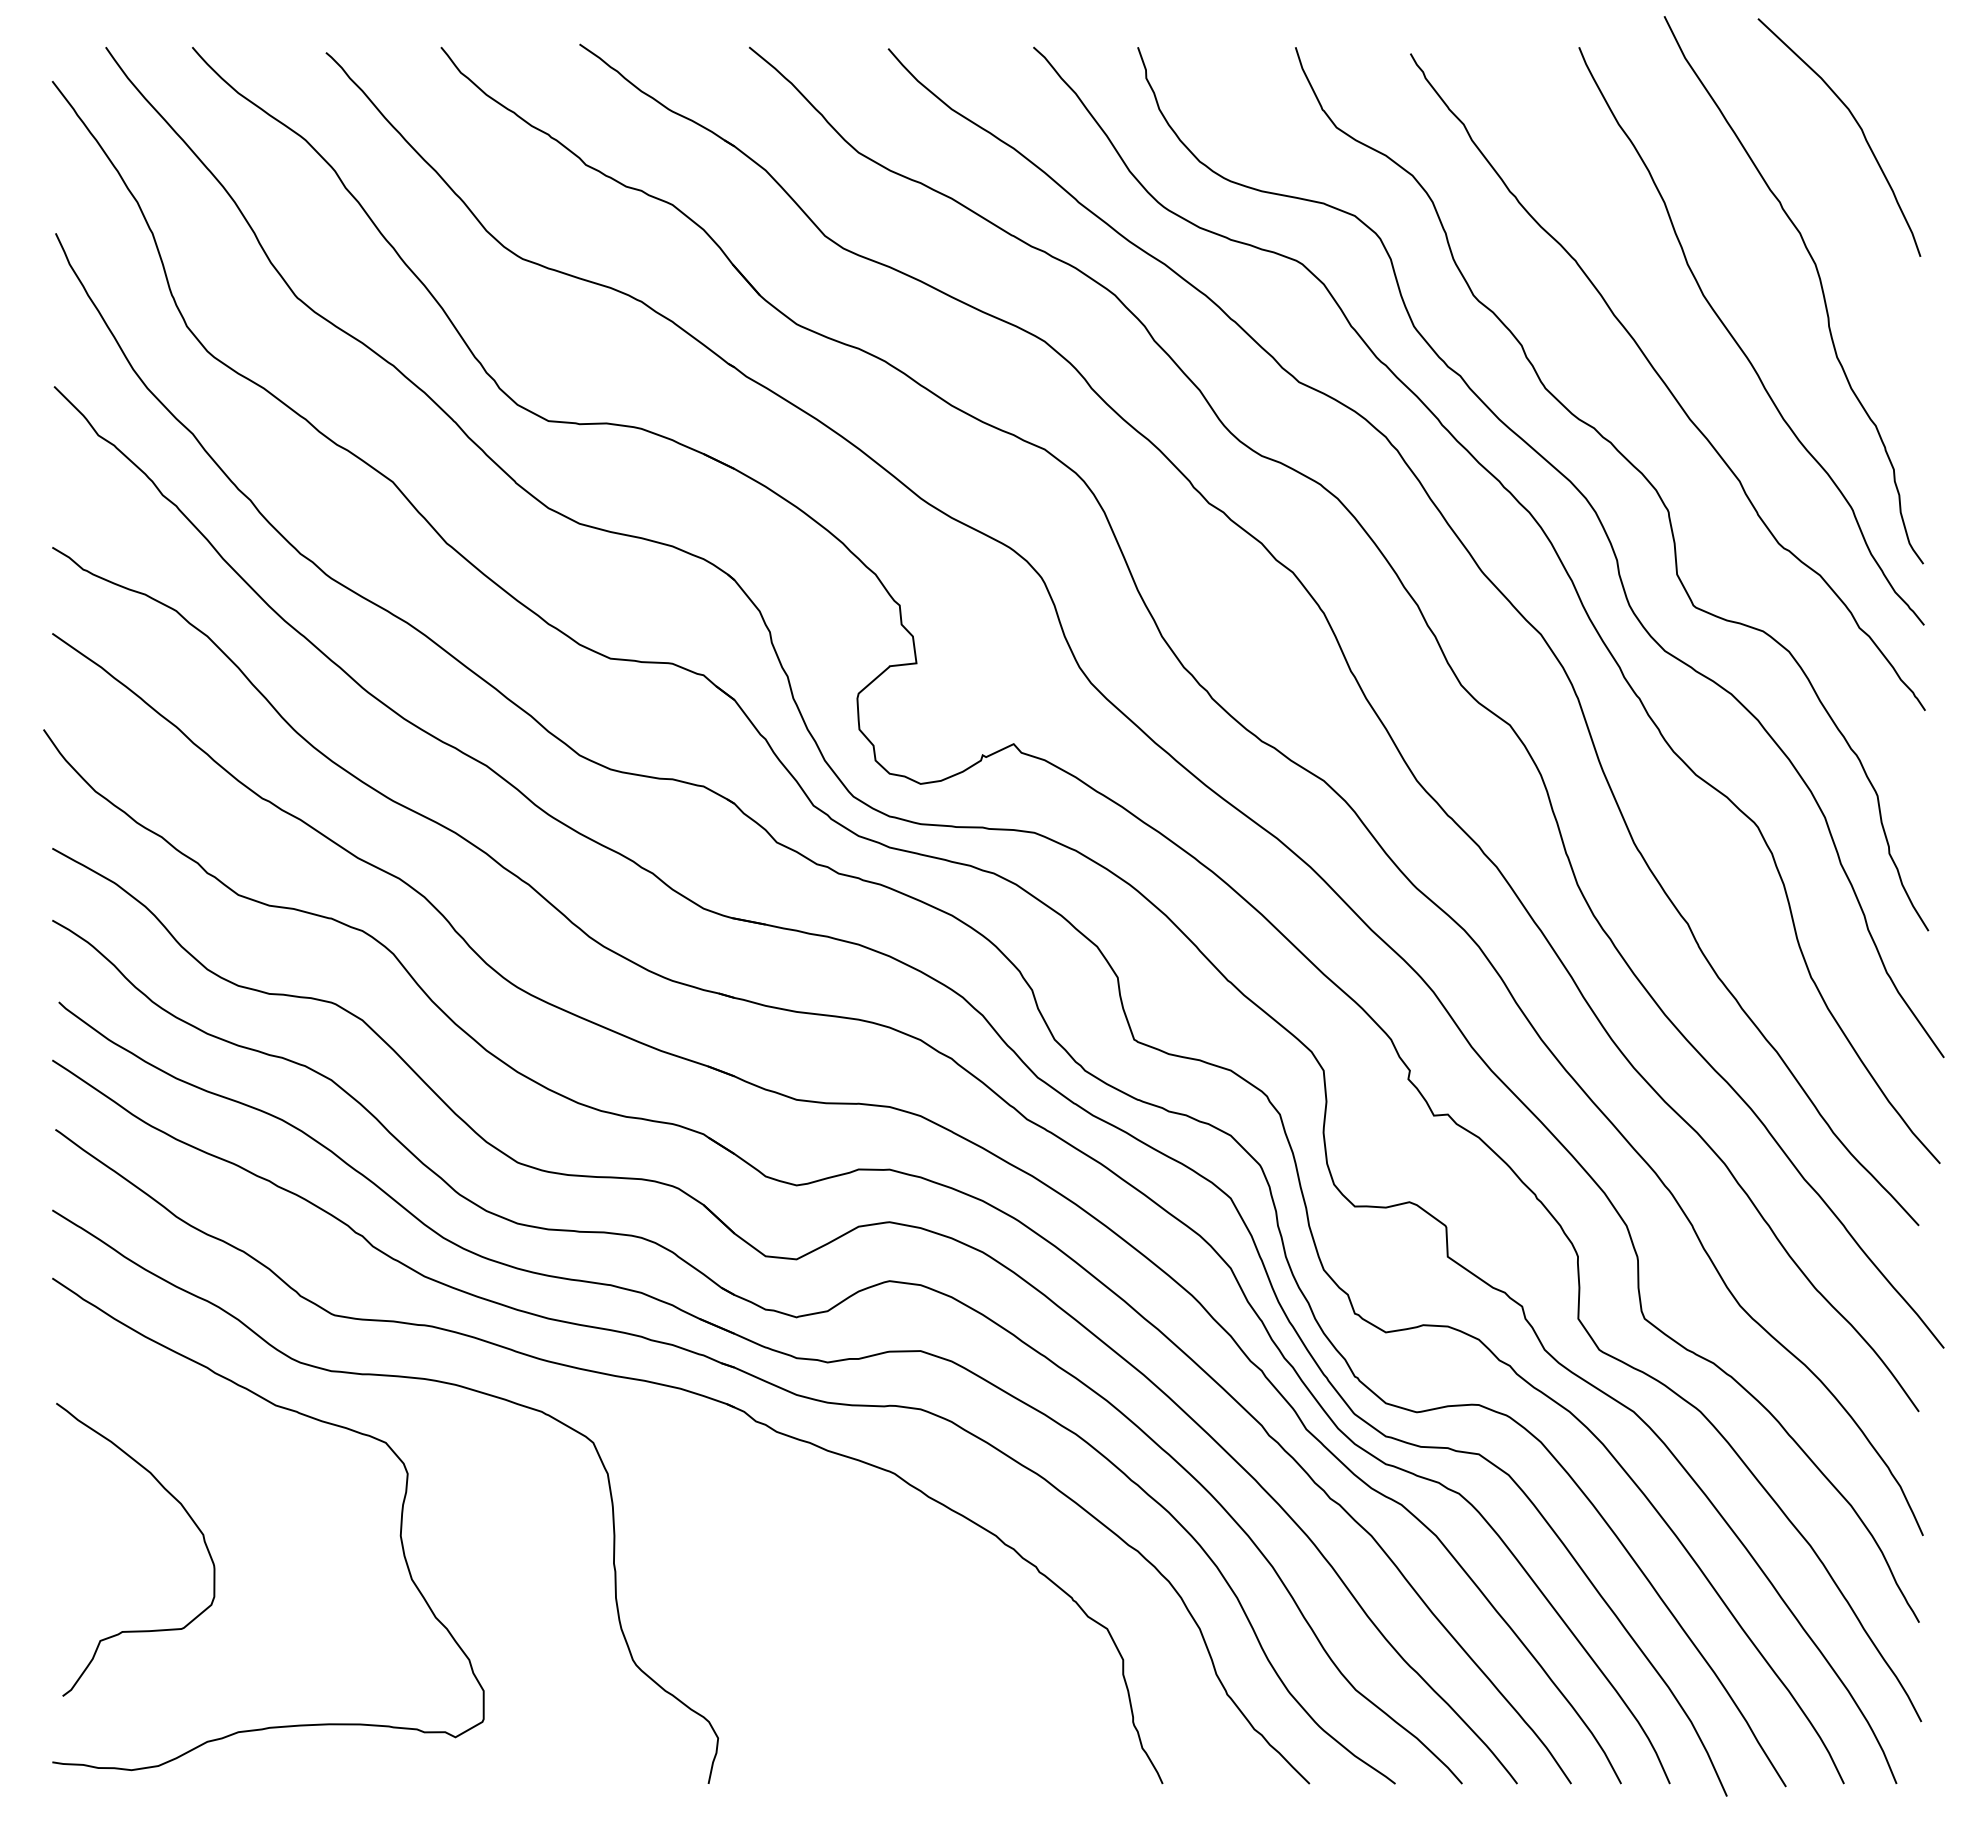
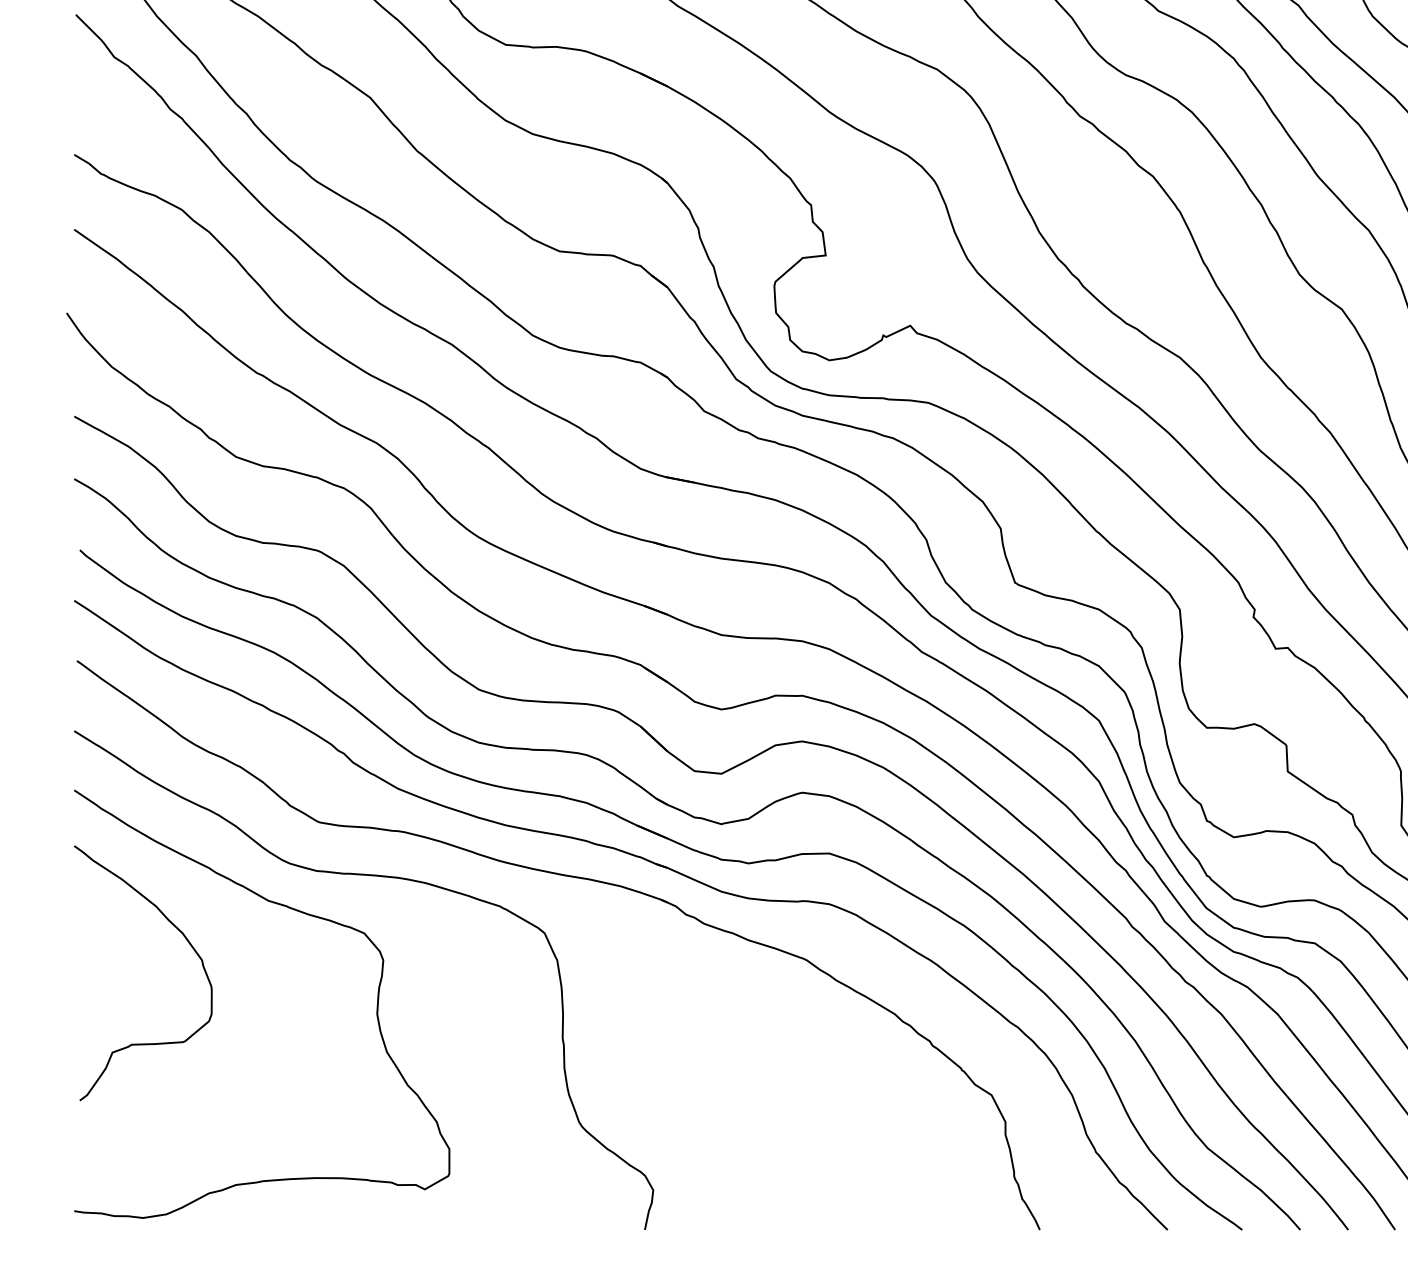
curve: (186, 1513) -> (187, 941), moved

